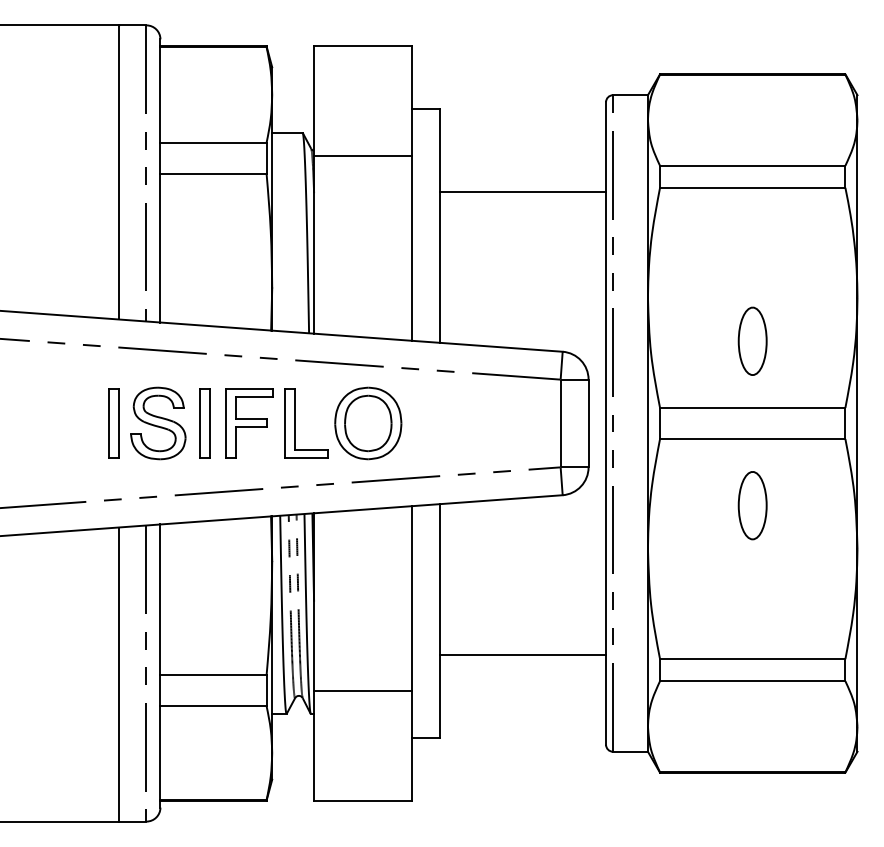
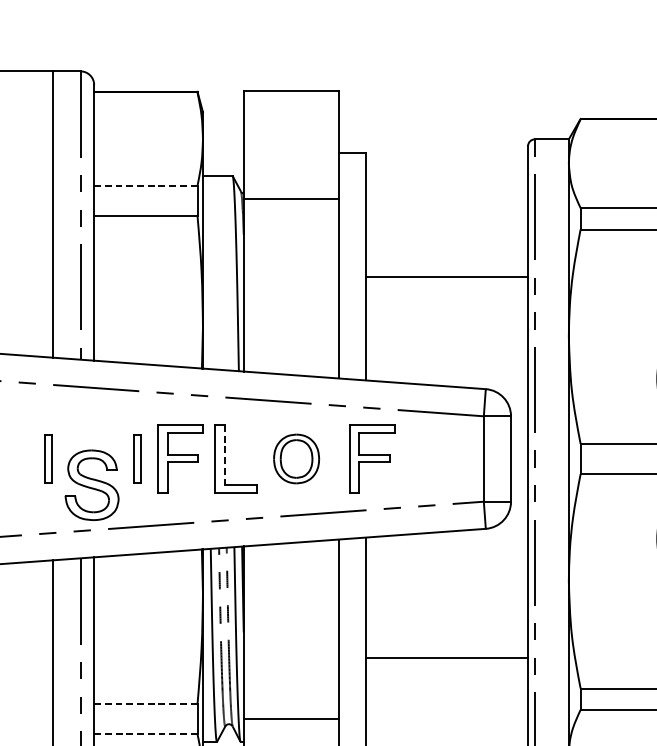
line: (214, 142) -> (146, 185), solid -> dashed
line: (522, 191) -> (446, 276), moved
line: (294, 419) -> (224, 455), solid -> dashed
part: (113, 423) -> (48, 459), size x0.7
part: (158, 423) -> (92, 485), moved
part: (204, 423) -> (137, 459), size x0.7
part: (368, 423) -> (296, 459), size x0.7
part: (446, 423) -> (372, 459), added
line: (522, 655) -> (446, 657), moved
line: (214, 675) -> (146, 704), solid -> dashed
line: (213, 706) -> (145, 734), solid -> dashed

